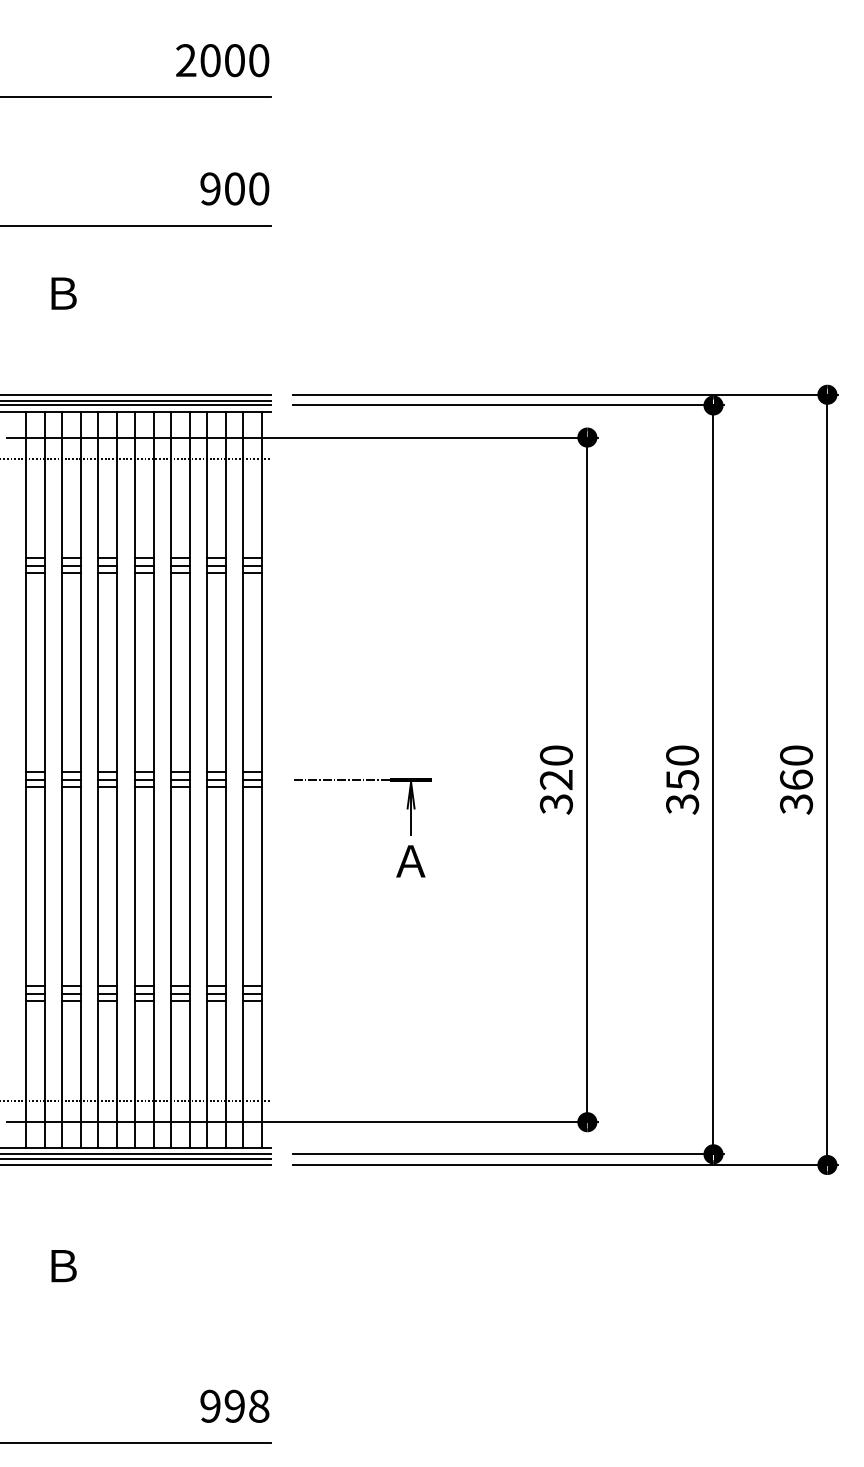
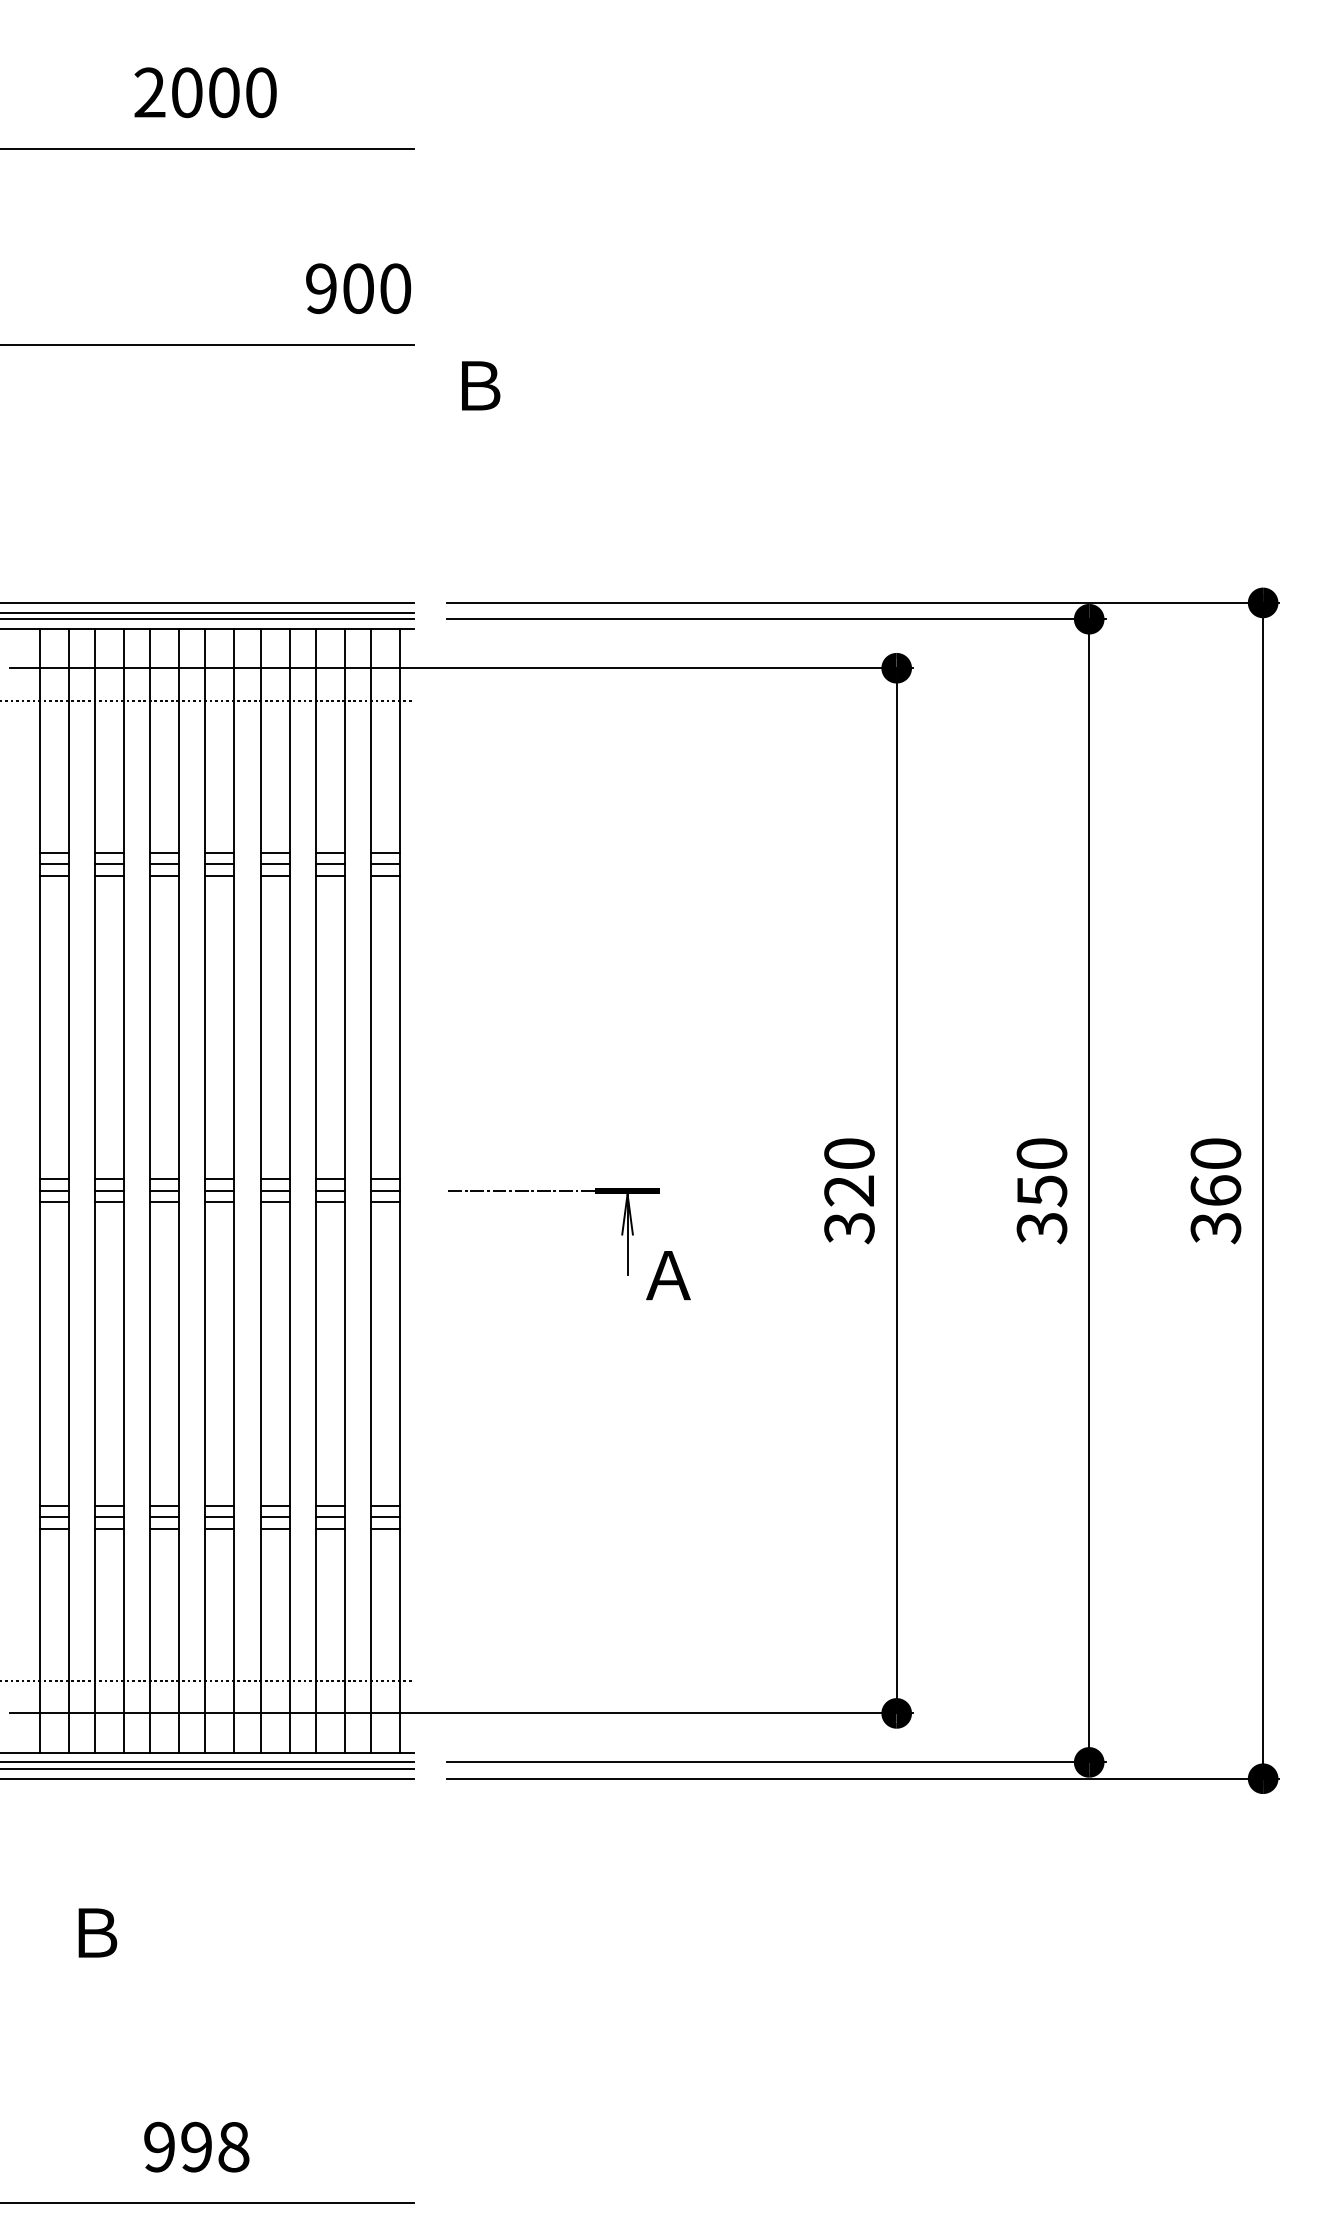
text: (222, 60) -> (205, 92), moved
text: (63, 293) -> (480, 385), moved
text: (410, 861) -> (667, 1275), moved
text: (234, 1405) -> (196, 2145), moved

